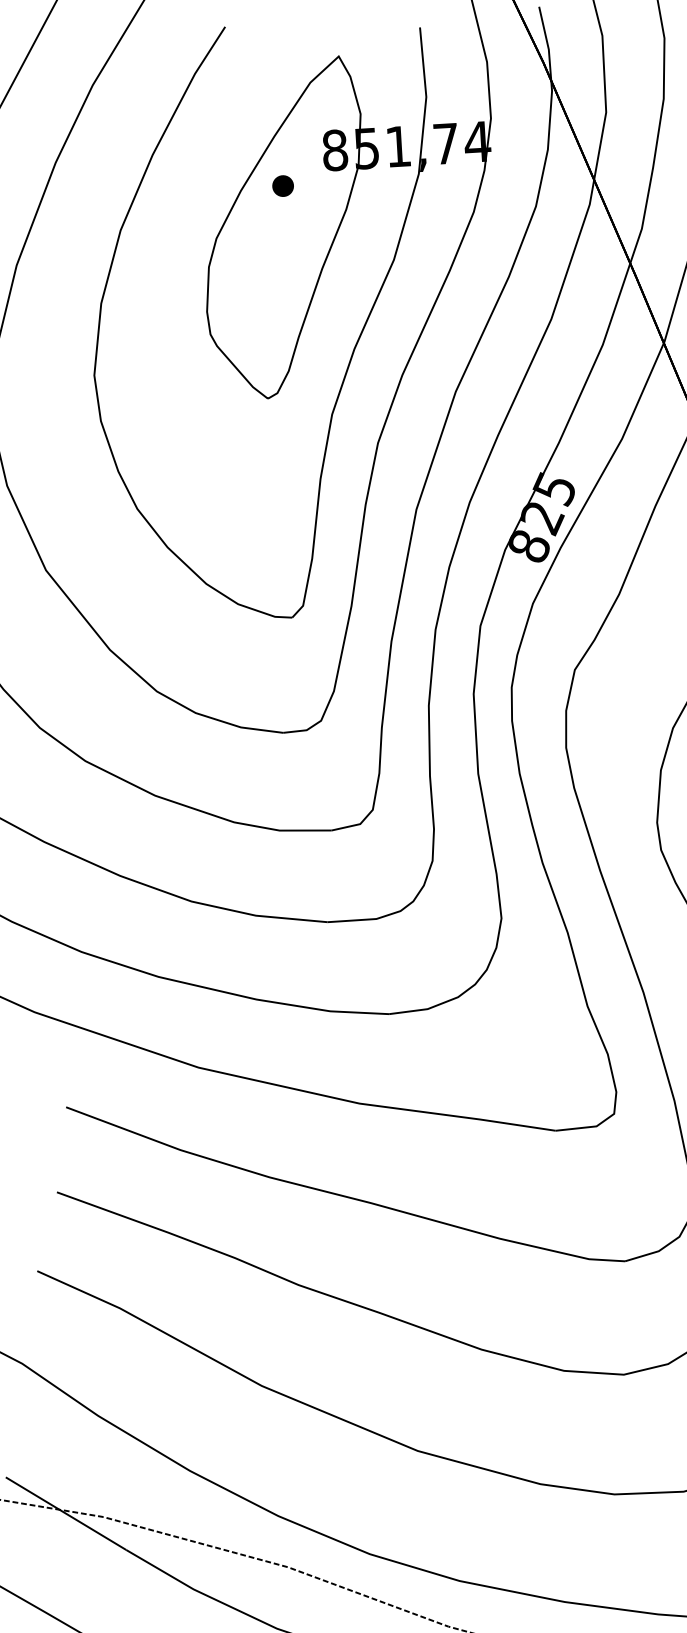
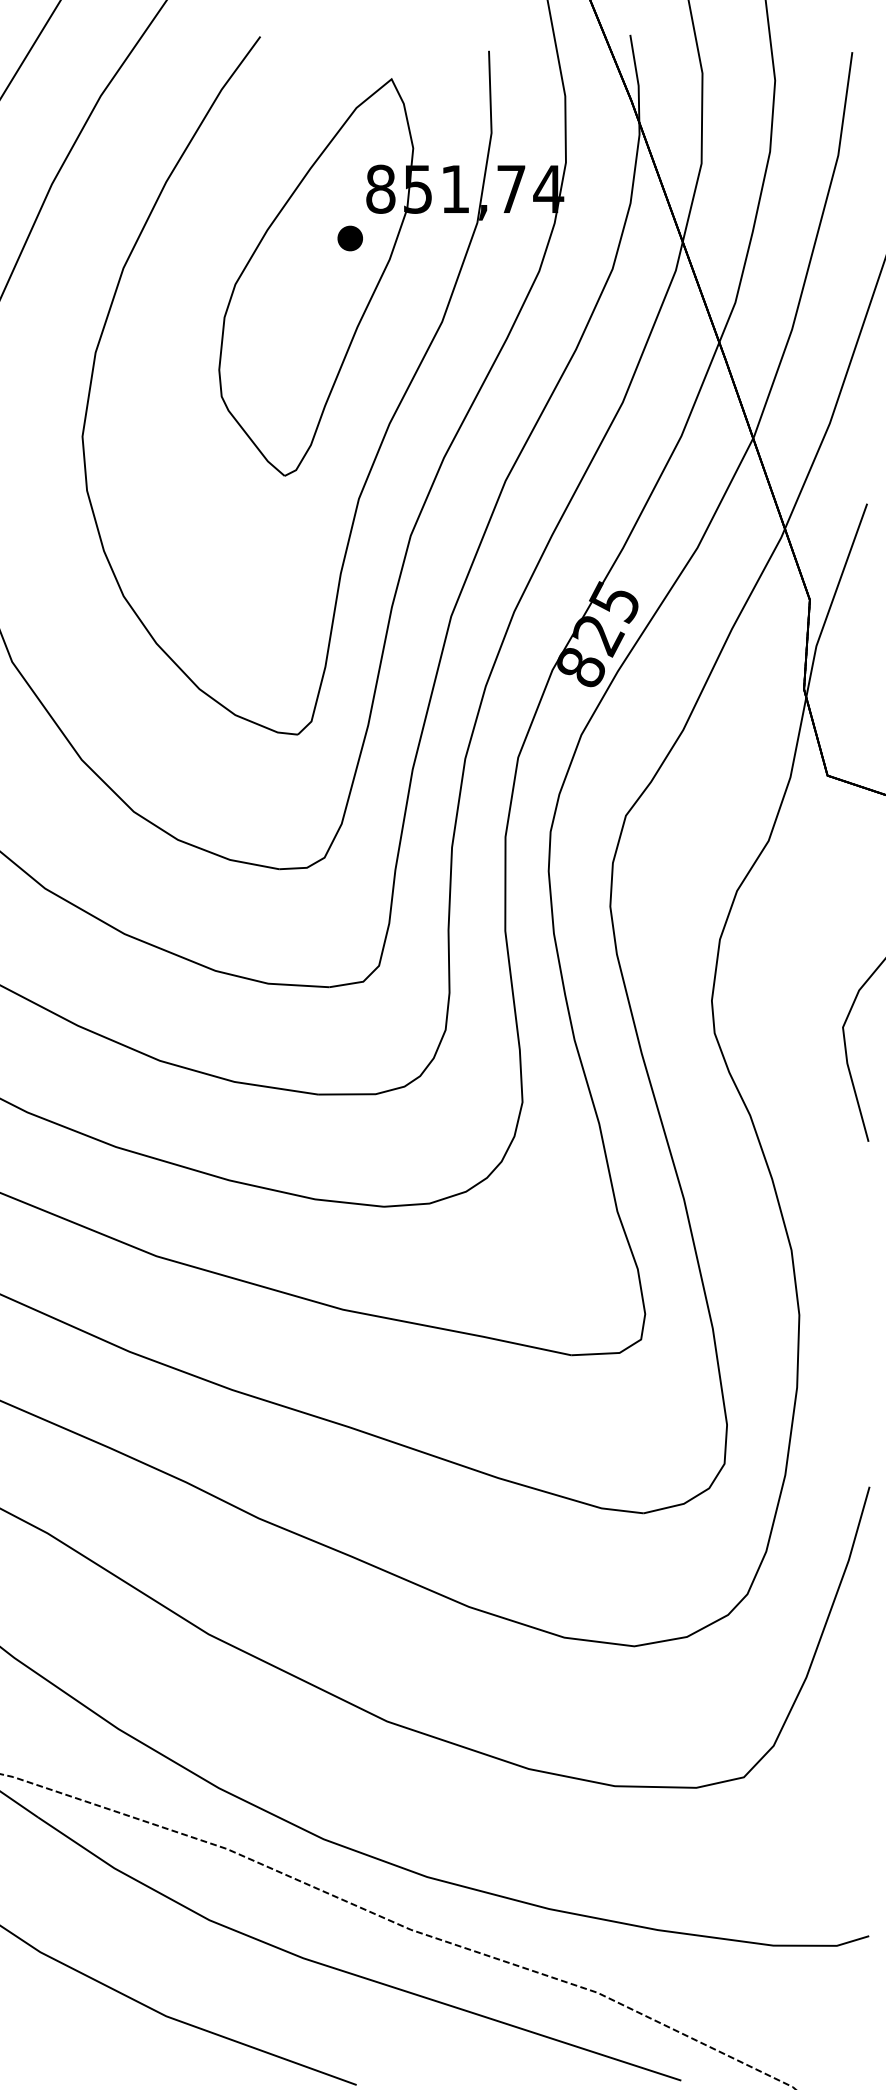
part: (282, 186) -> (349, 238), moved

